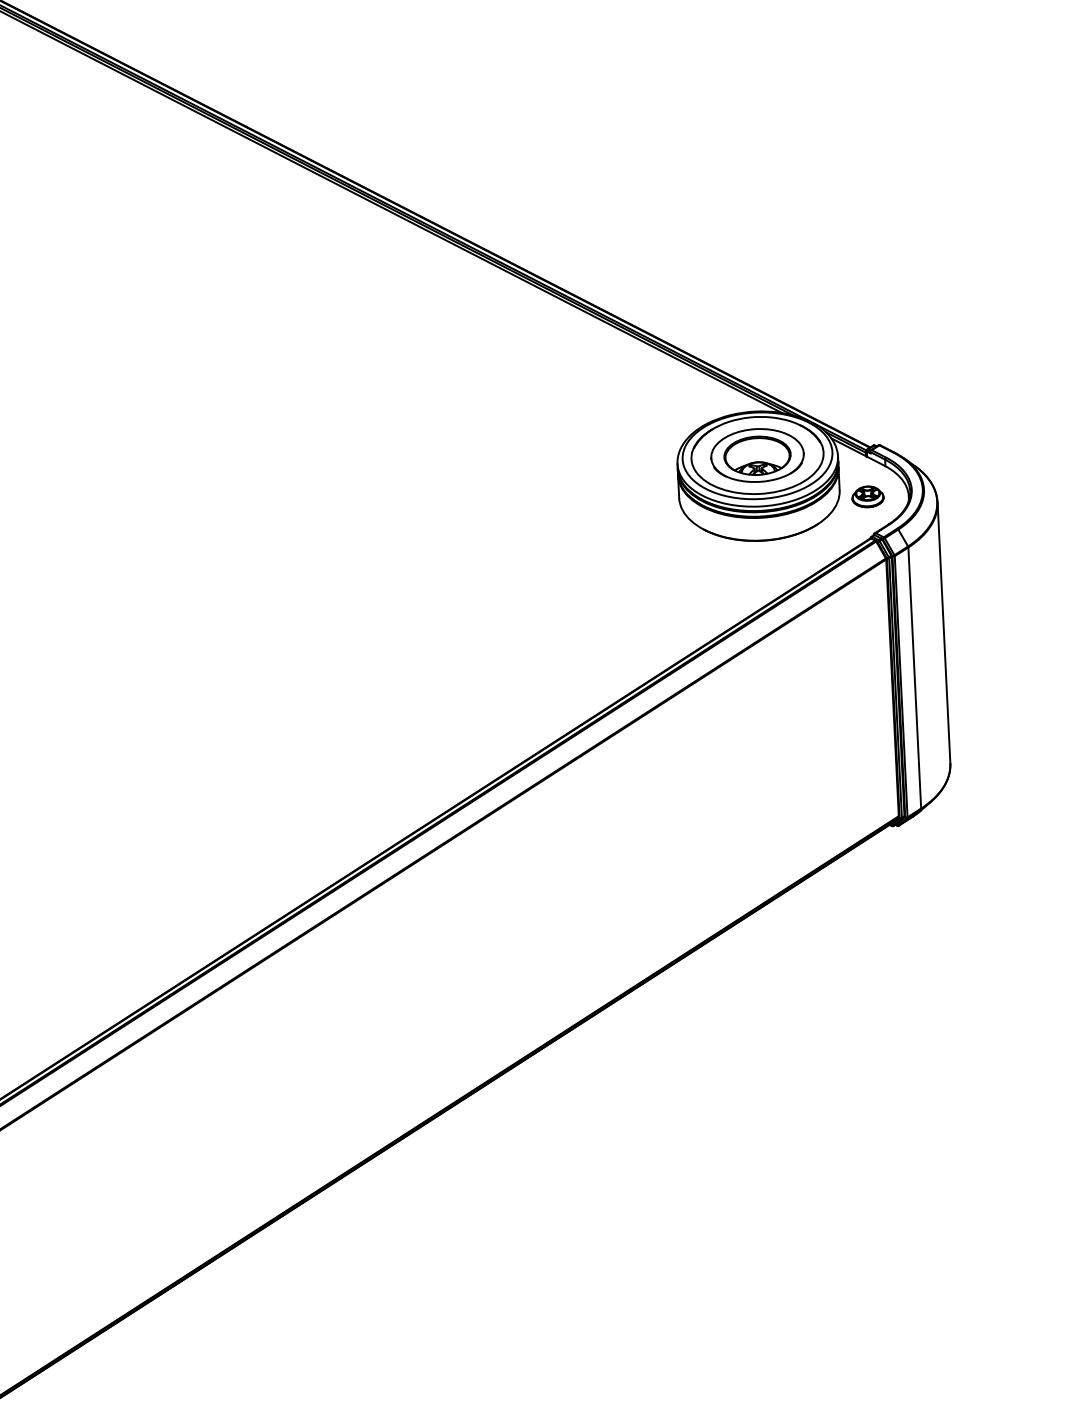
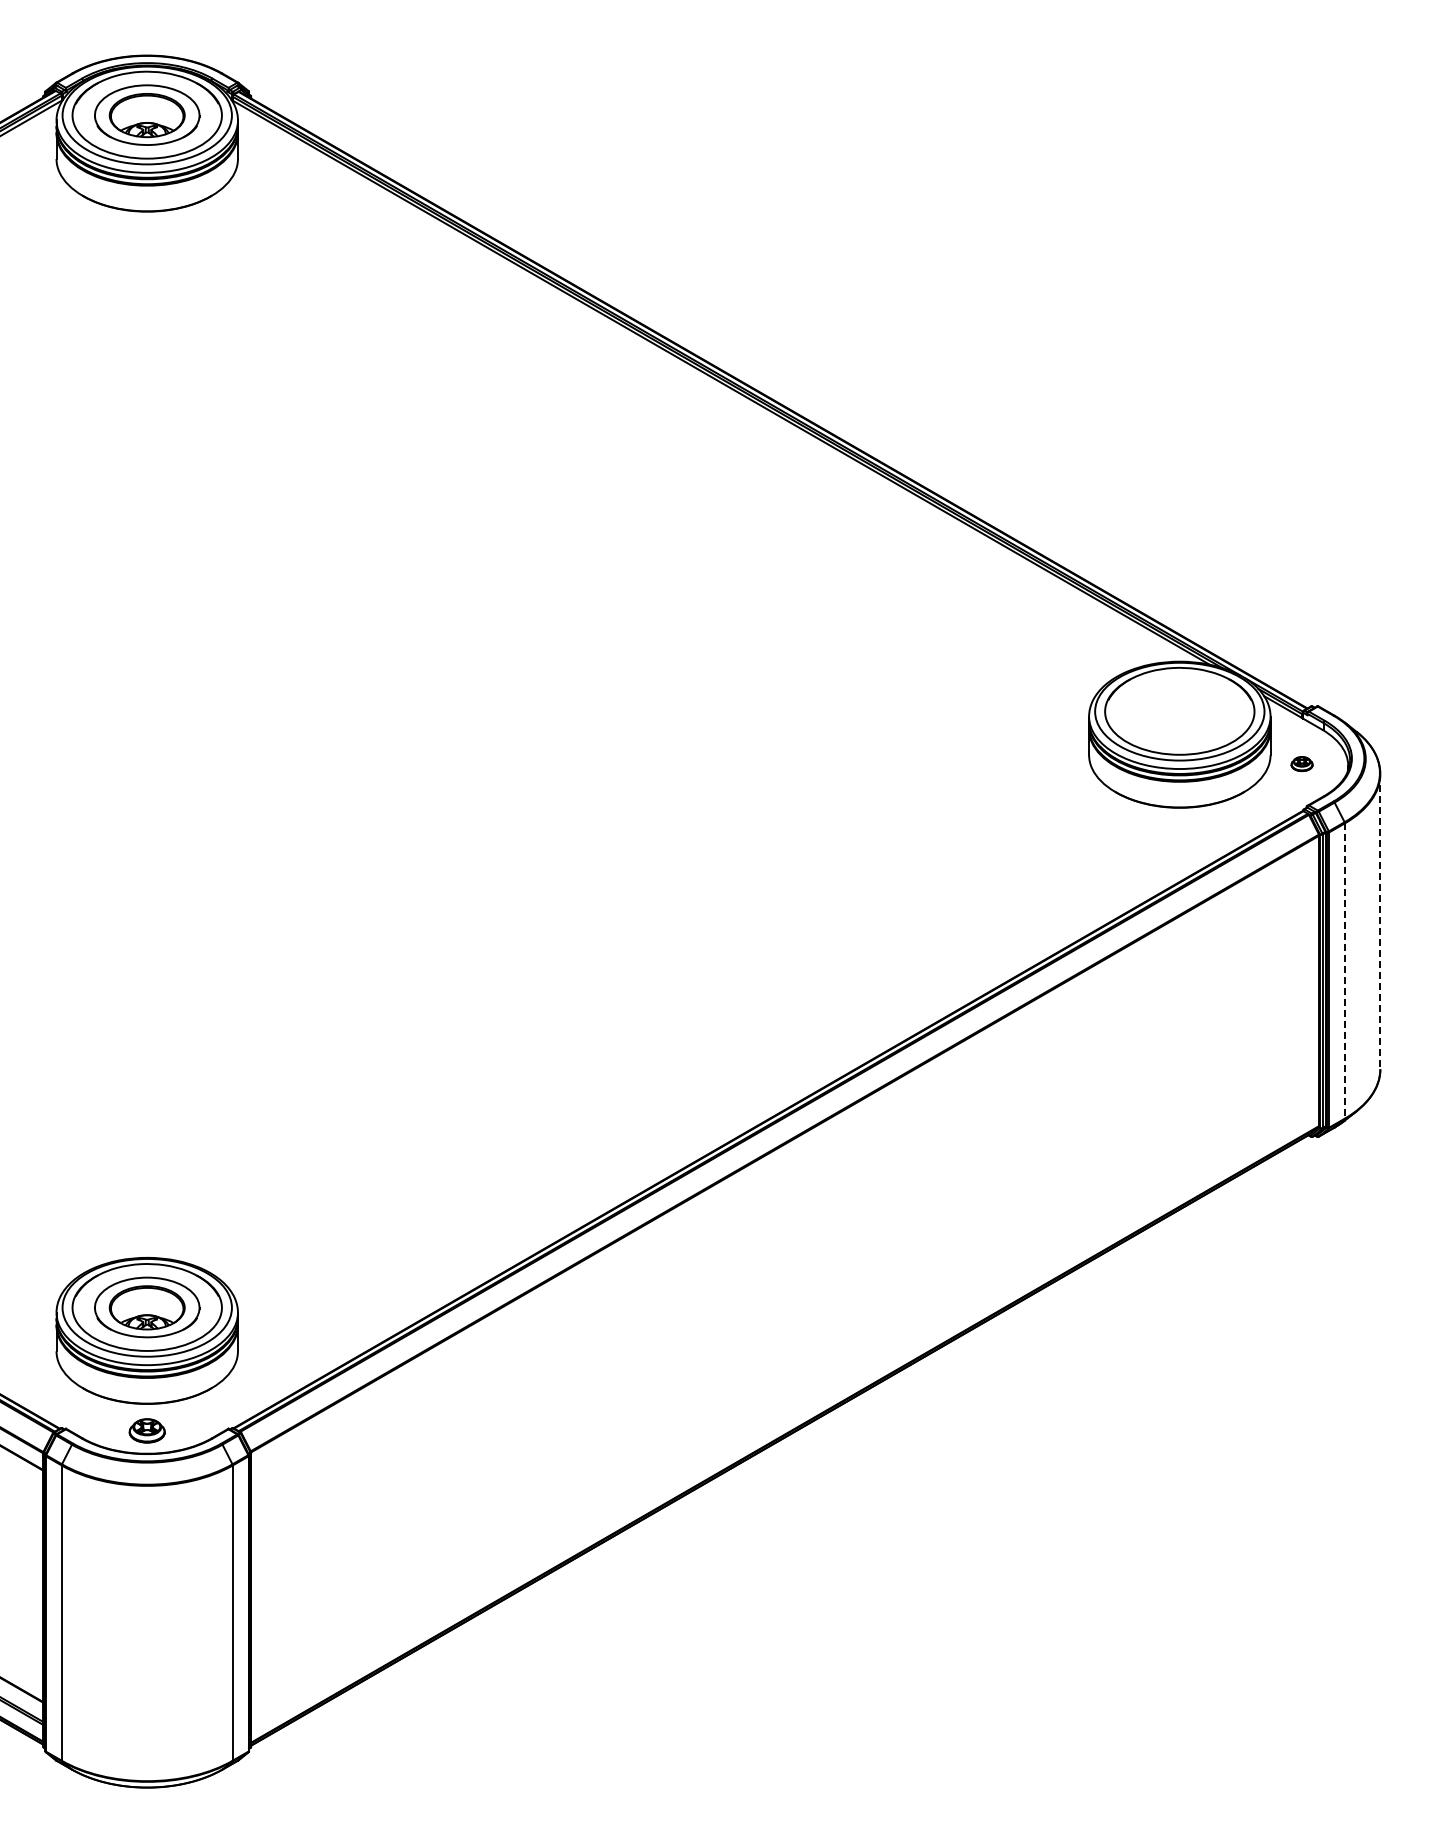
part: (757, 455) -> (1179, 711), removed
part: (867, 496) -> (1301, 763), size x0.6
line: (944, 632) -> (1380, 921), solid -> dashed
line: (914, 677) -> (1344, 970), solid -> dashed

